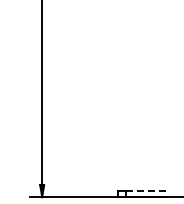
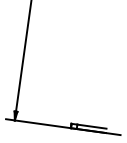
line: (146, 191) -> (92, 126), dashed -> solid

